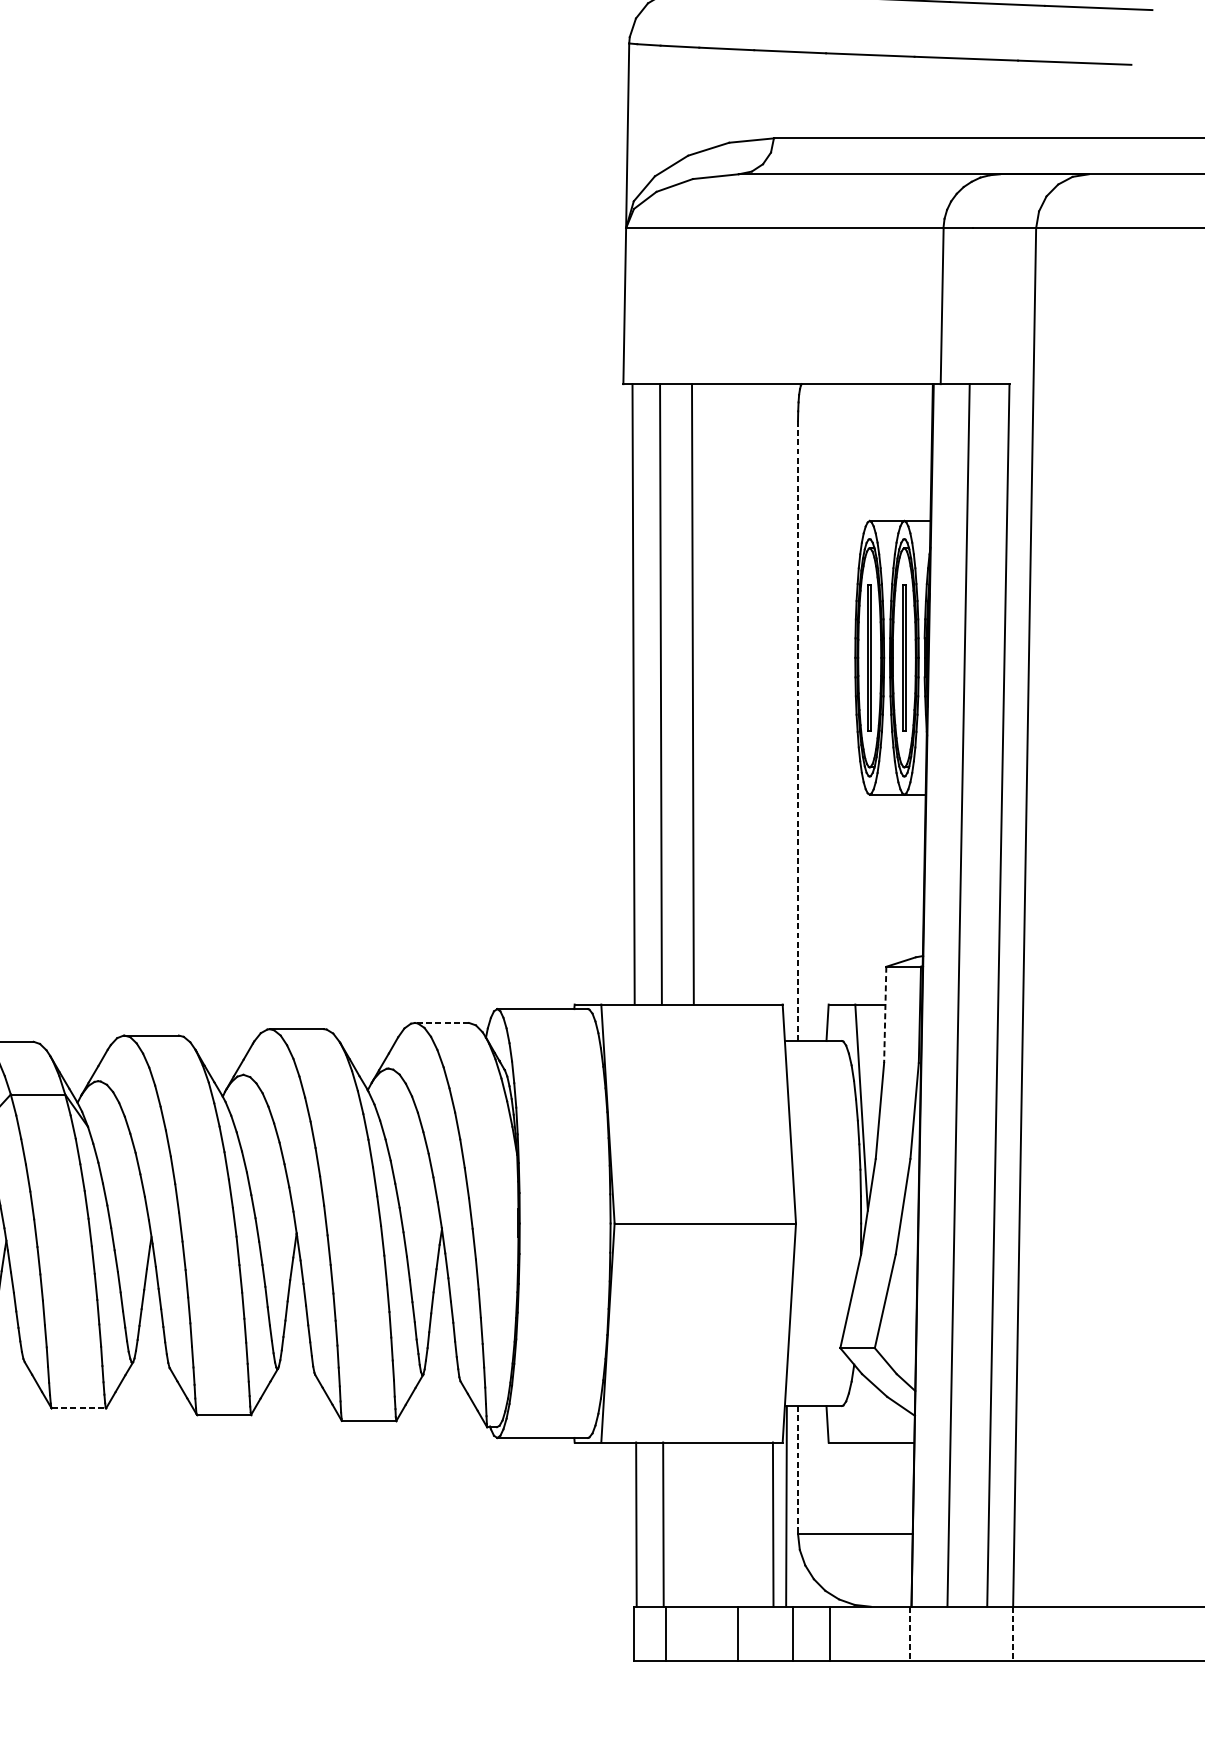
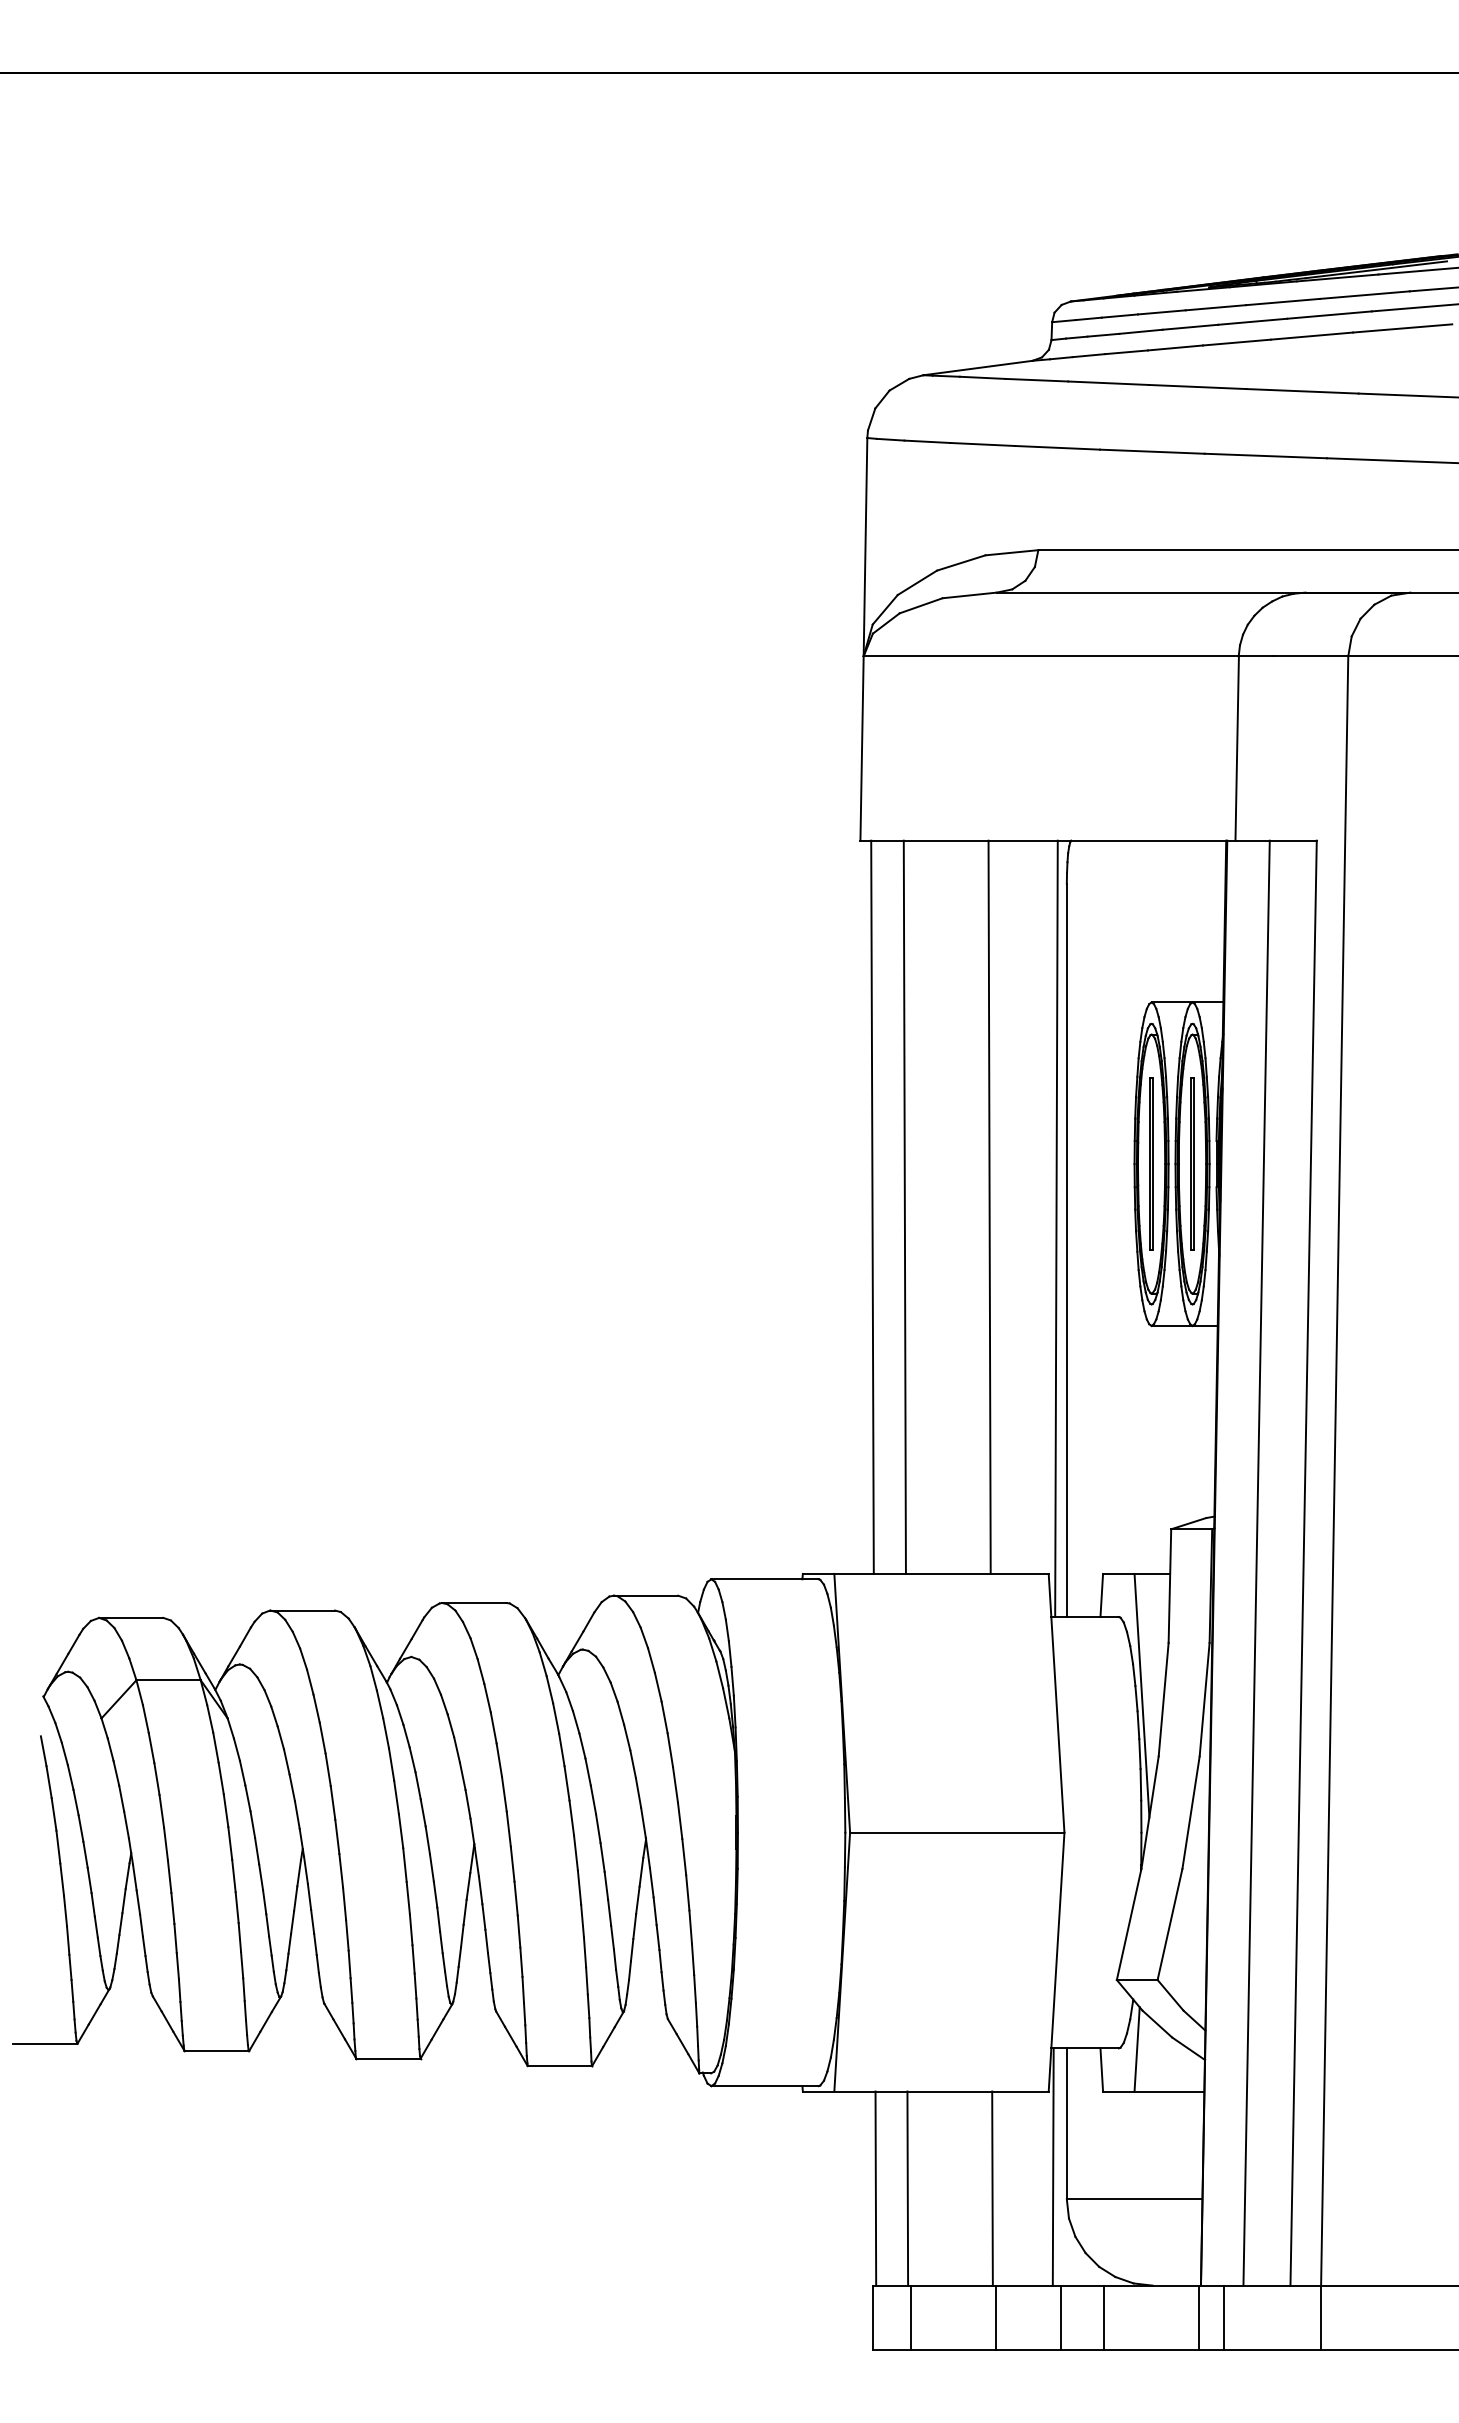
line: (692, 693) -> (989, 1206), moved
line: (789, 712) -> (1056, 1228), added
line: (797, 730) -> (1066, 1250), dashed -> solid
line: (884, 1015) -> (1169, 1586), dashed -> solid
line: (441, 1022) -> (645, 1595), dashed -> solid
line: (856, 1406) -> (1136, 2049), added
line: (79, 1408) -> (217, 2051), dashed -> solid
line: (797, 1470) -> (1066, 2124), dashed -> solid
line: (773, 1524) -> (992, 2188), moved
line: (931, 1633) -> (1224, 2317), added
line: (910, 1634) -> (1199, 2318), dashed -> solid
line: (1013, 1634) -> (1321, 2318), dashed -> solid

